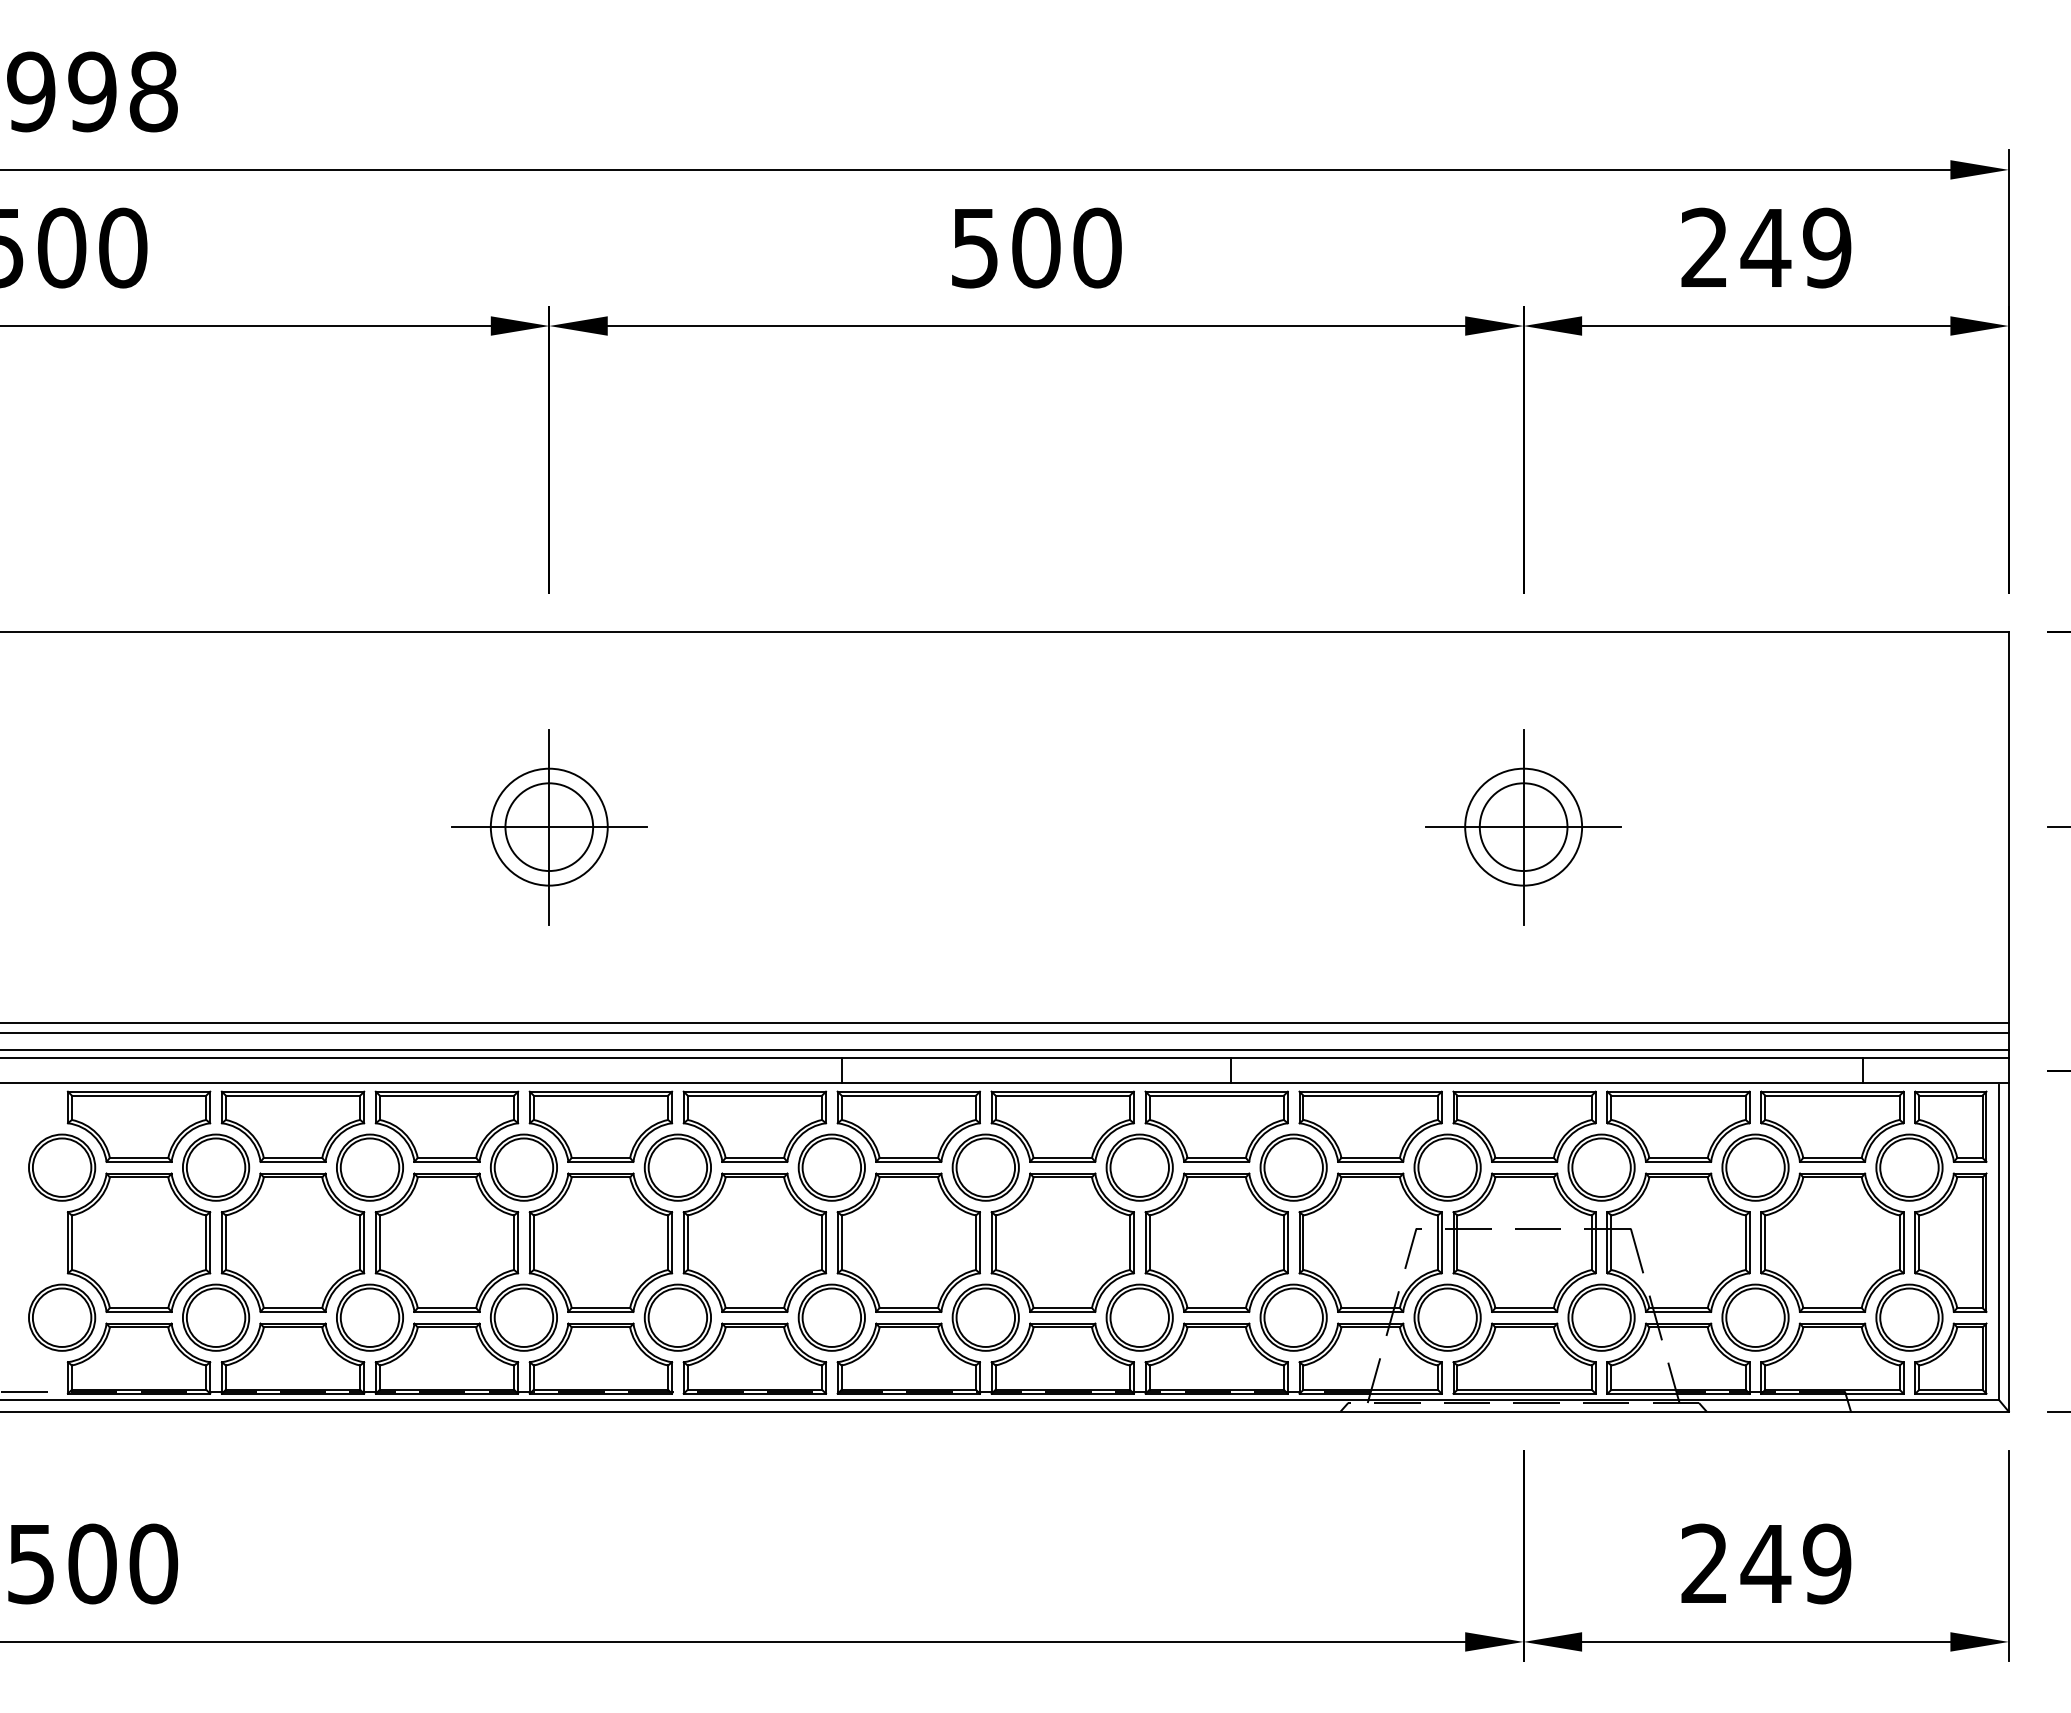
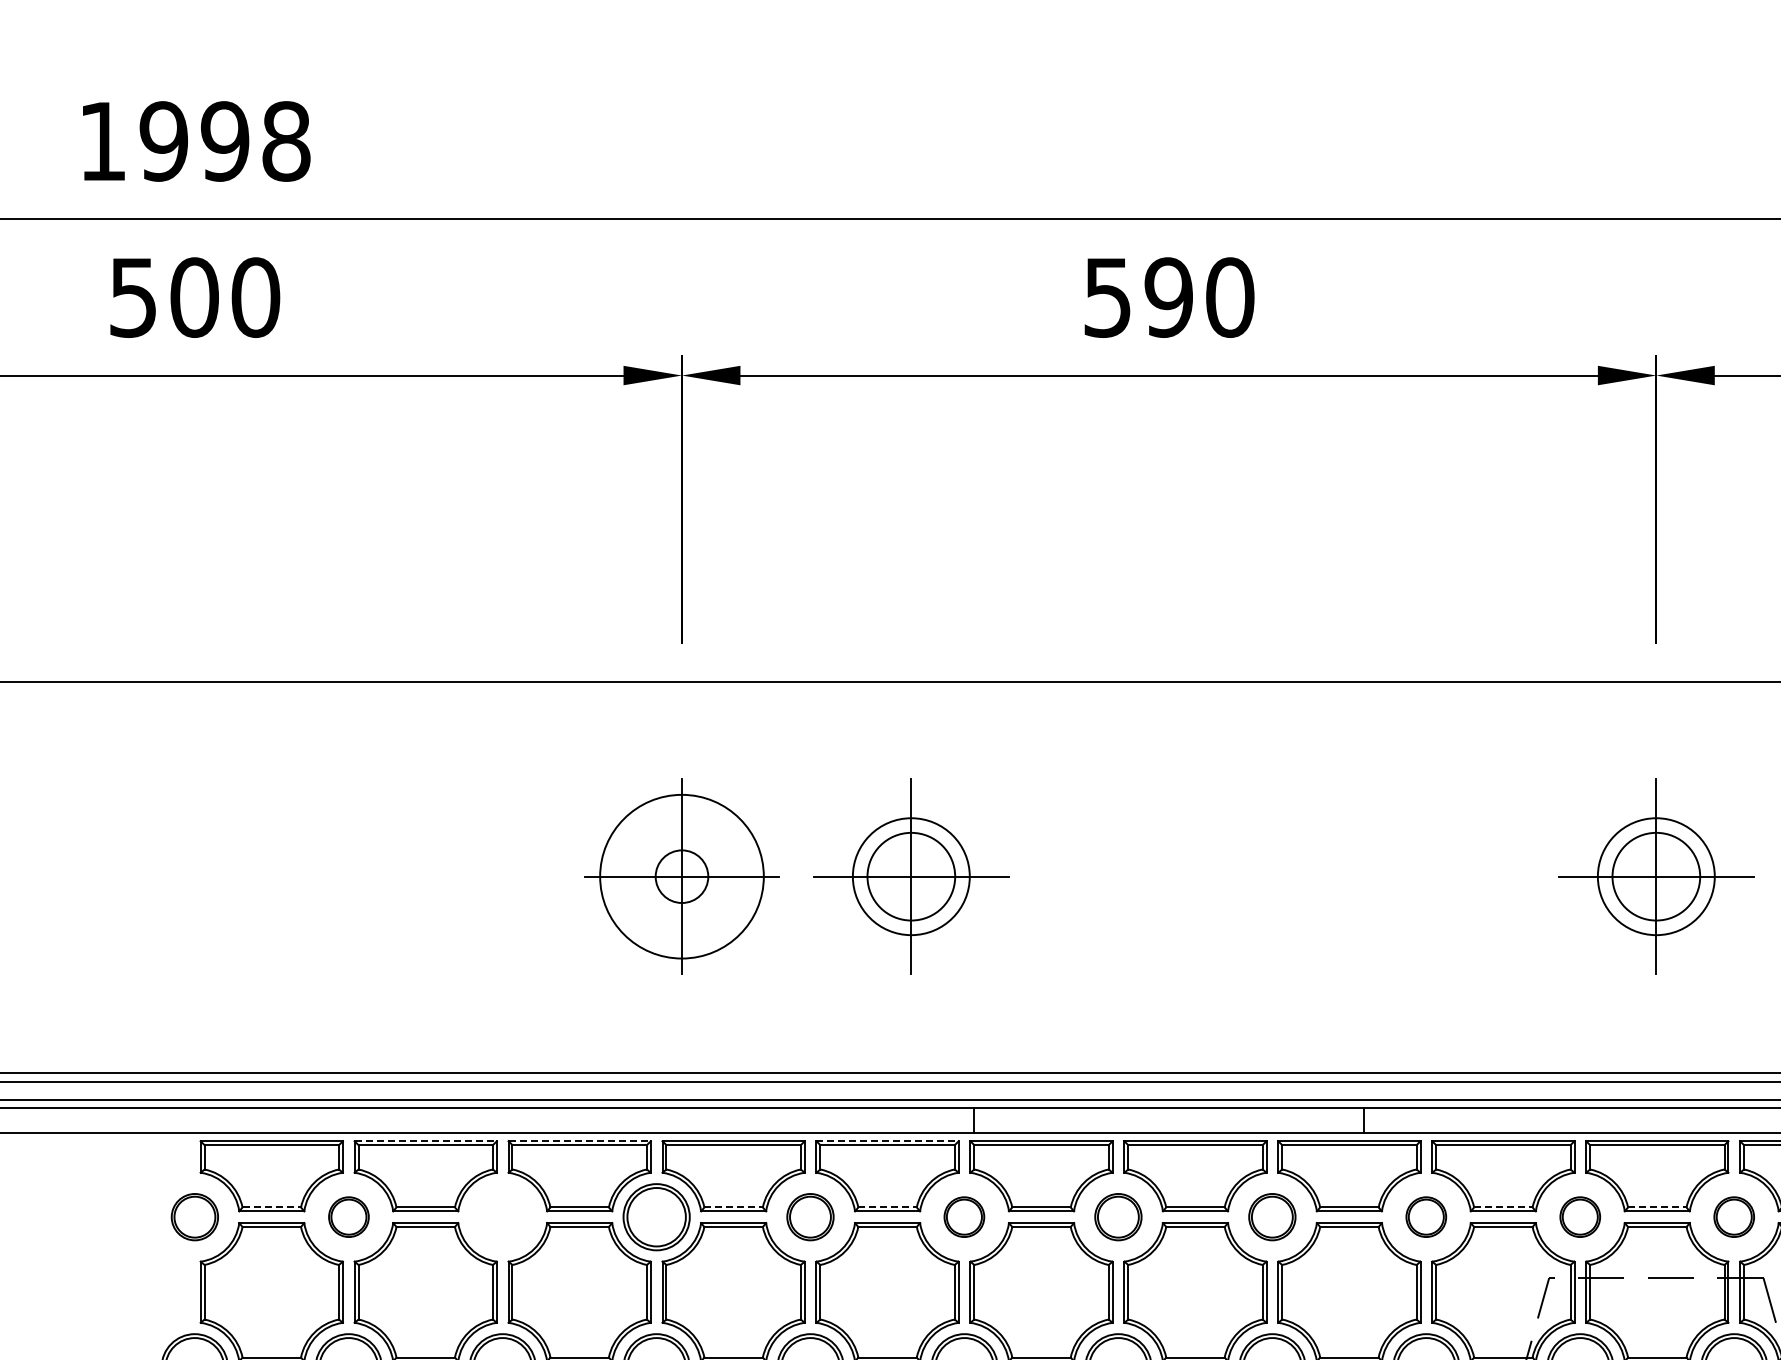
text: (1036, 247) -> (1169, 297), 500 -> 590
circle: (548, 826) -> (681, 876), size x1.4
circle: (549, 827) -> (682, 877), size x0.6
part: (778, 827) -> (911, 877), added
line: (293, 1091) -> (426, 1141), solid -> dashed
line: (447, 1091) -> (580, 1141), solid -> dashed
line: (755, 1091) -> (888, 1141), solid -> dashed
line: (139, 1157) -> (272, 1207), solid -> dashed
line: (601, 1157) -> (734, 1207), solid -> dashed
line: (755, 1157) -> (888, 1207), solid -> dashed
line: (1371, 1157) -> (1504, 1207), solid -> dashed
line: (1525, 1157) -> (1658, 1207), solid -> dashed
part: (62, 1167) -> (195, 1217), size x0.7
part: (216, 1167) -> (349, 1217), size x0.6
part: (369, 1167) -> (502, 1217), removed
part: (677, 1167) -> (810, 1217), size x0.7
part: (831, 1167) -> (964, 1217), size x0.6
part: (985, 1167) -> (1118, 1217), size x0.7
part: (1139, 1167) -> (1272, 1217), size x0.7
part: (1293, 1167) -> (1426, 1217), size x0.6
part: (1447, 1167) -> (1580, 1217), size x0.6
part: (1601, 1167) -> (1734, 1217), size x0.6

